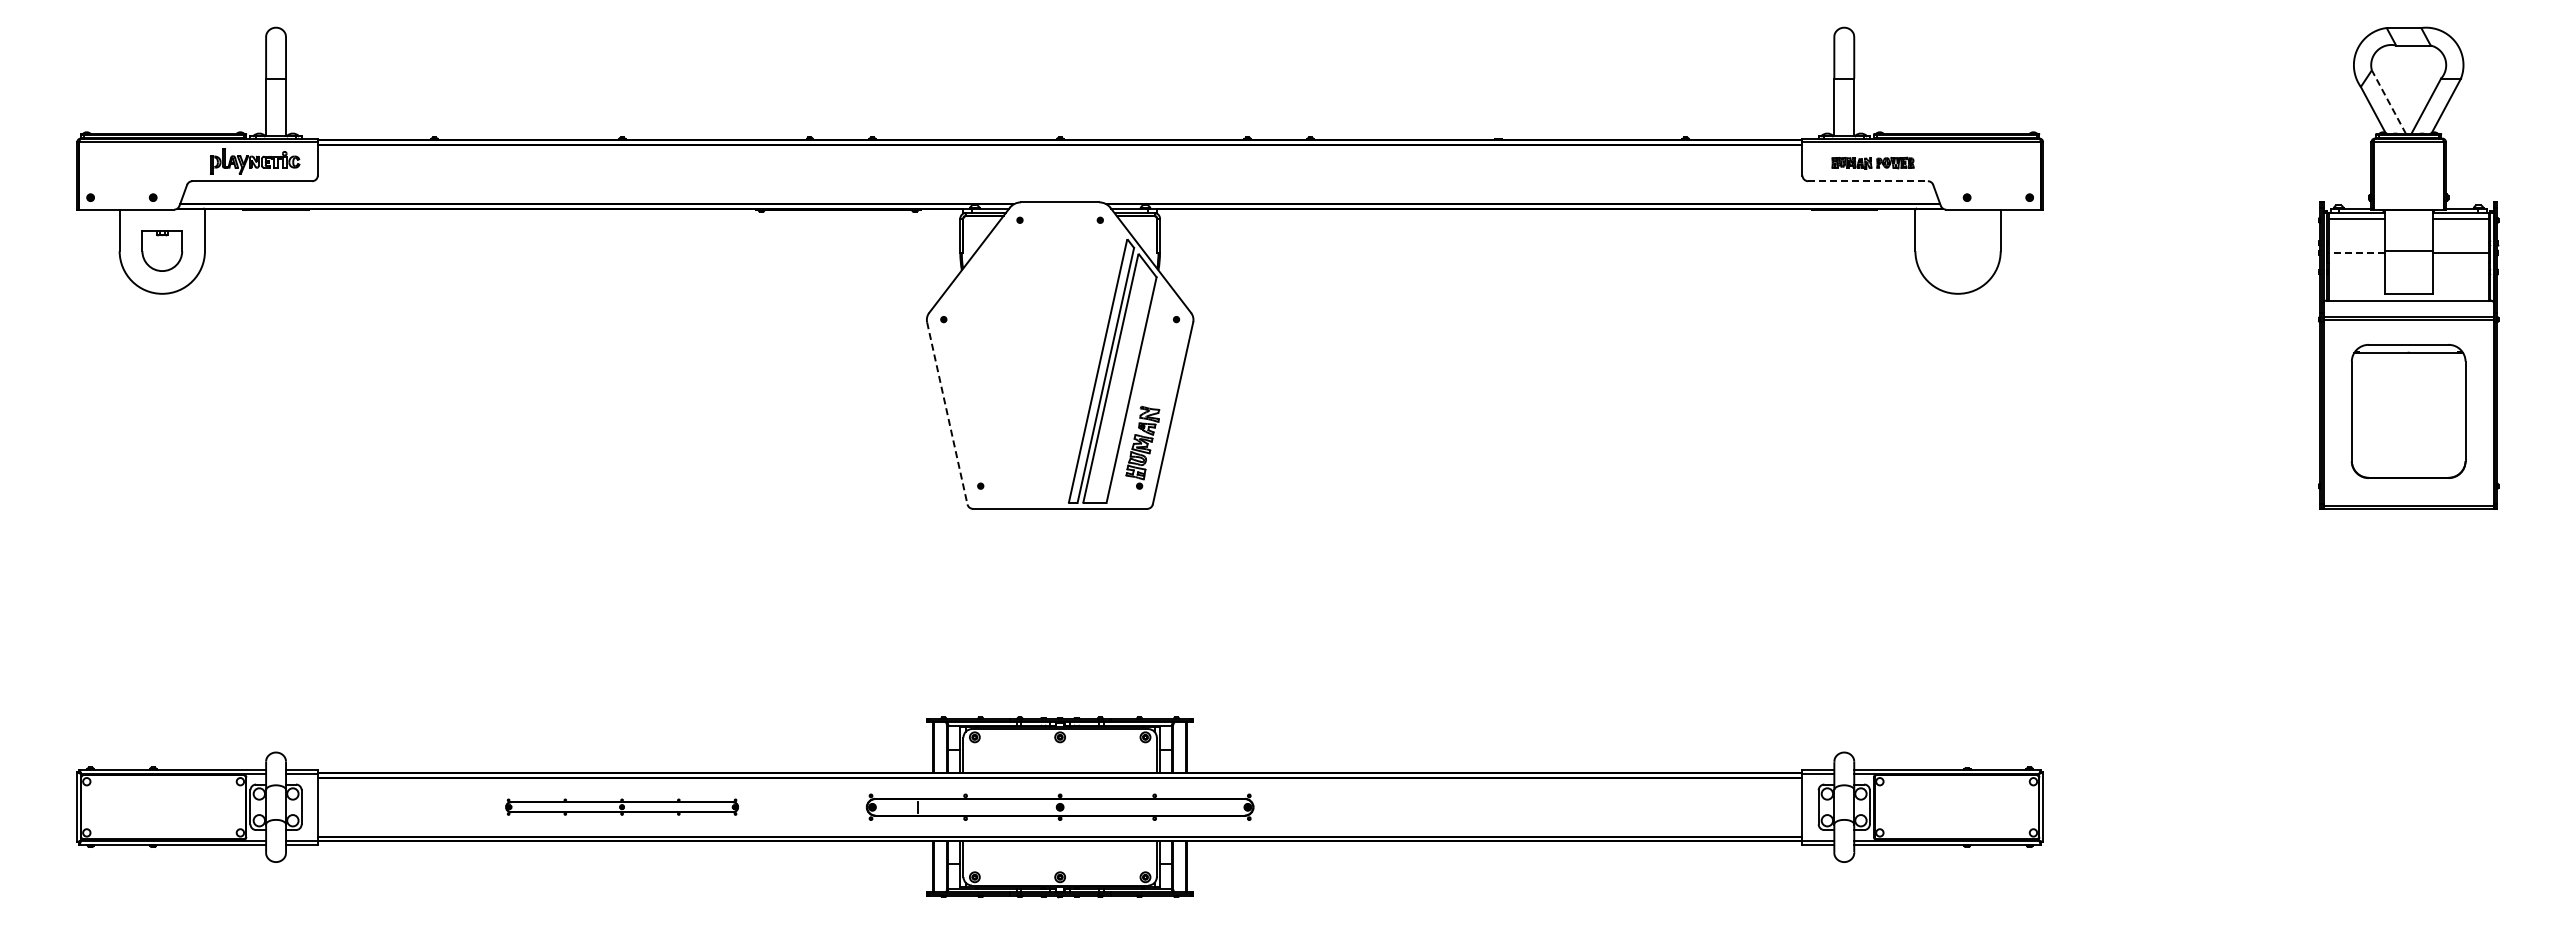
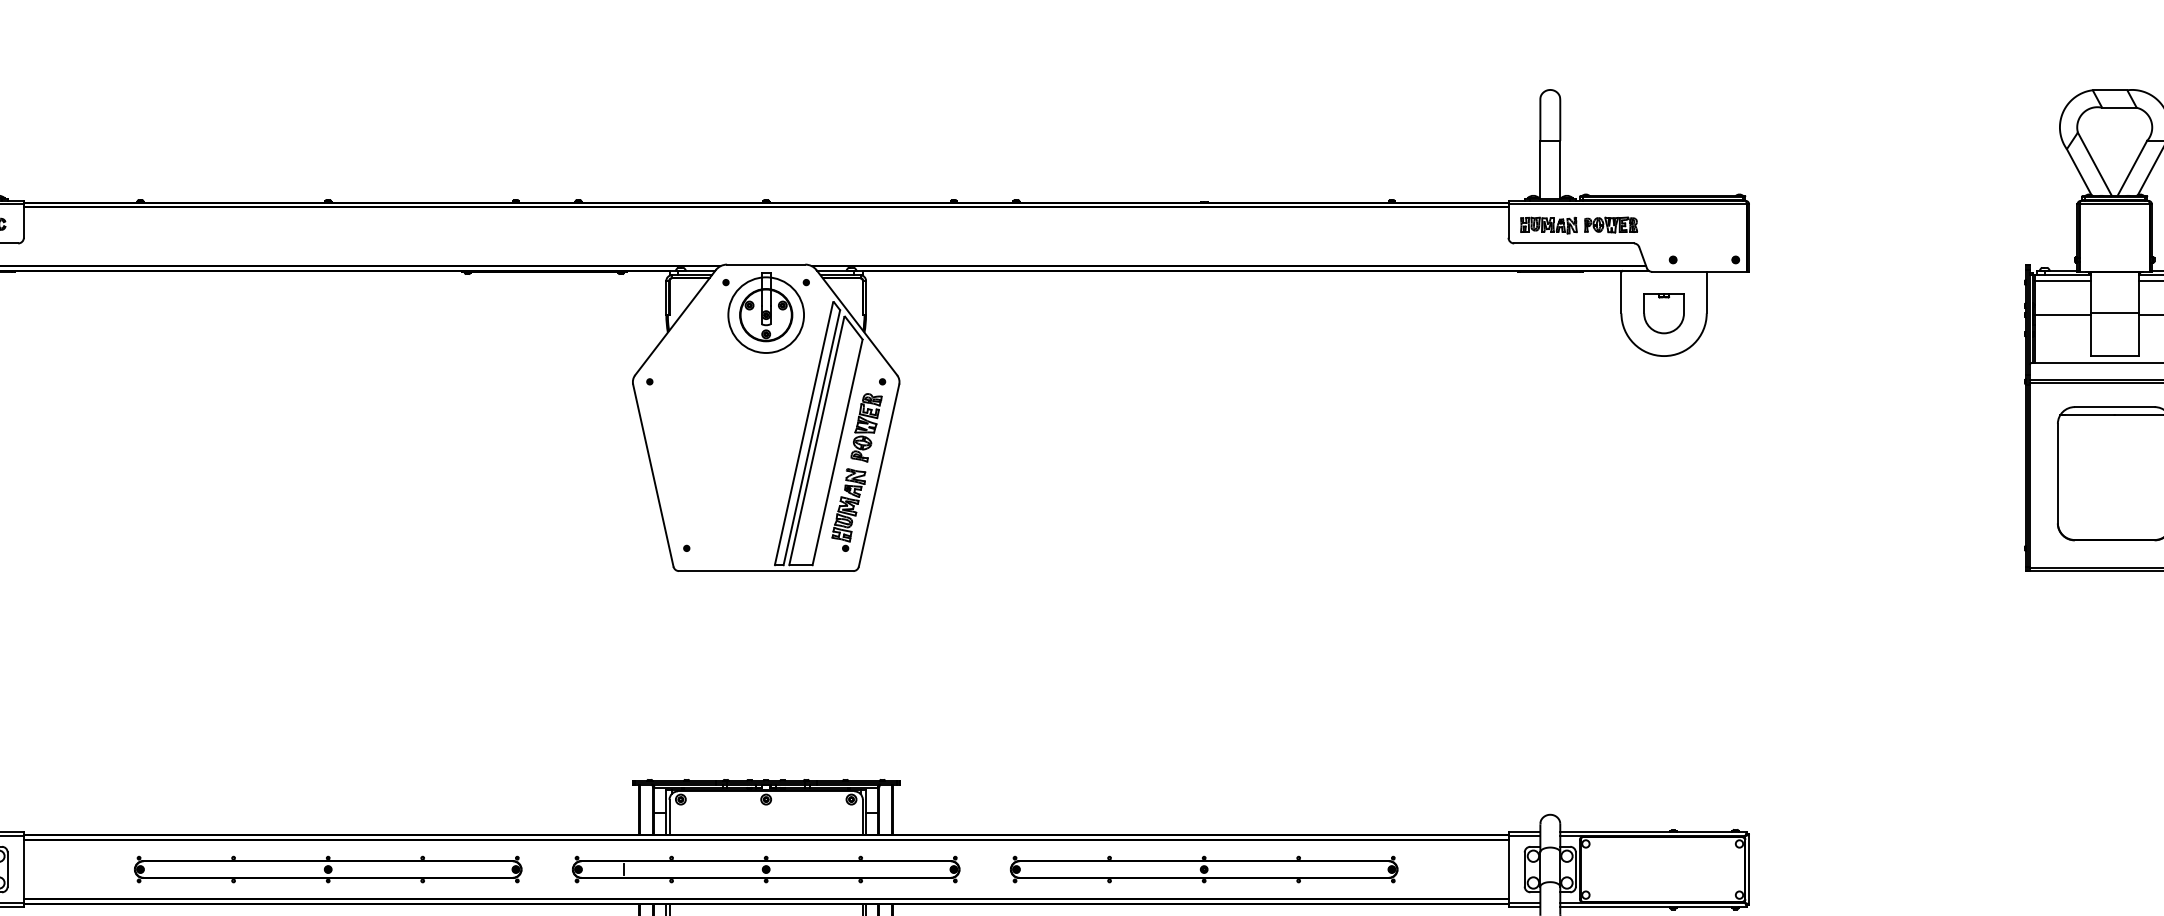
line: (2388, 101) -> (2094, 163), dashed -> solid
part: (1872, 163) -> (1578, 225), size x1.43
line: (1868, 181) -> (1574, 243), dashed -> solid
part: (1059, 250) -> (765, 312), added
part: (1957, 250) -> (1663, 312), added
line: (2356, 252) -> (2062, 314), dashed -> solid
part: (1160, 365) -> (866, 427), added
line: (947, 413) -> (653, 475), dashed -> solid
part: (621, 806) -> (327, 868), size x1.67
part: (1497, 806) -> (1203, 868), added

